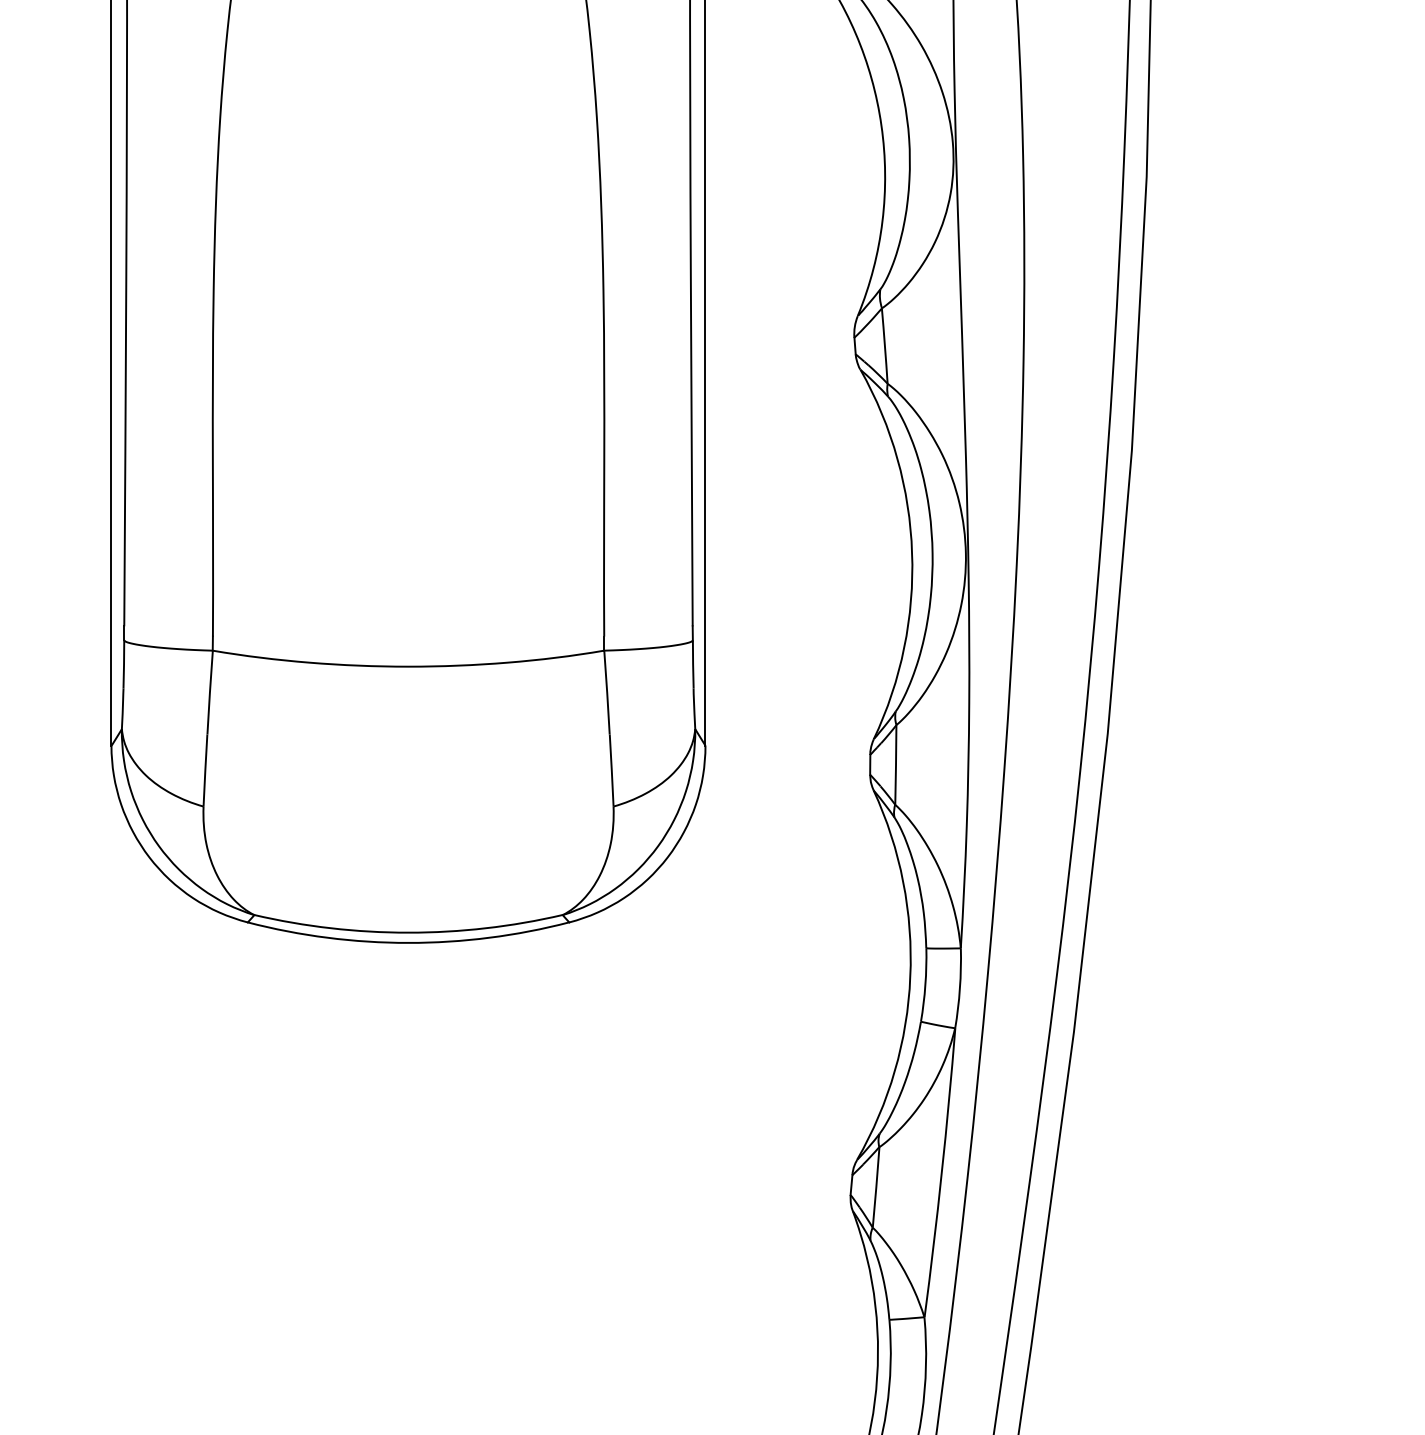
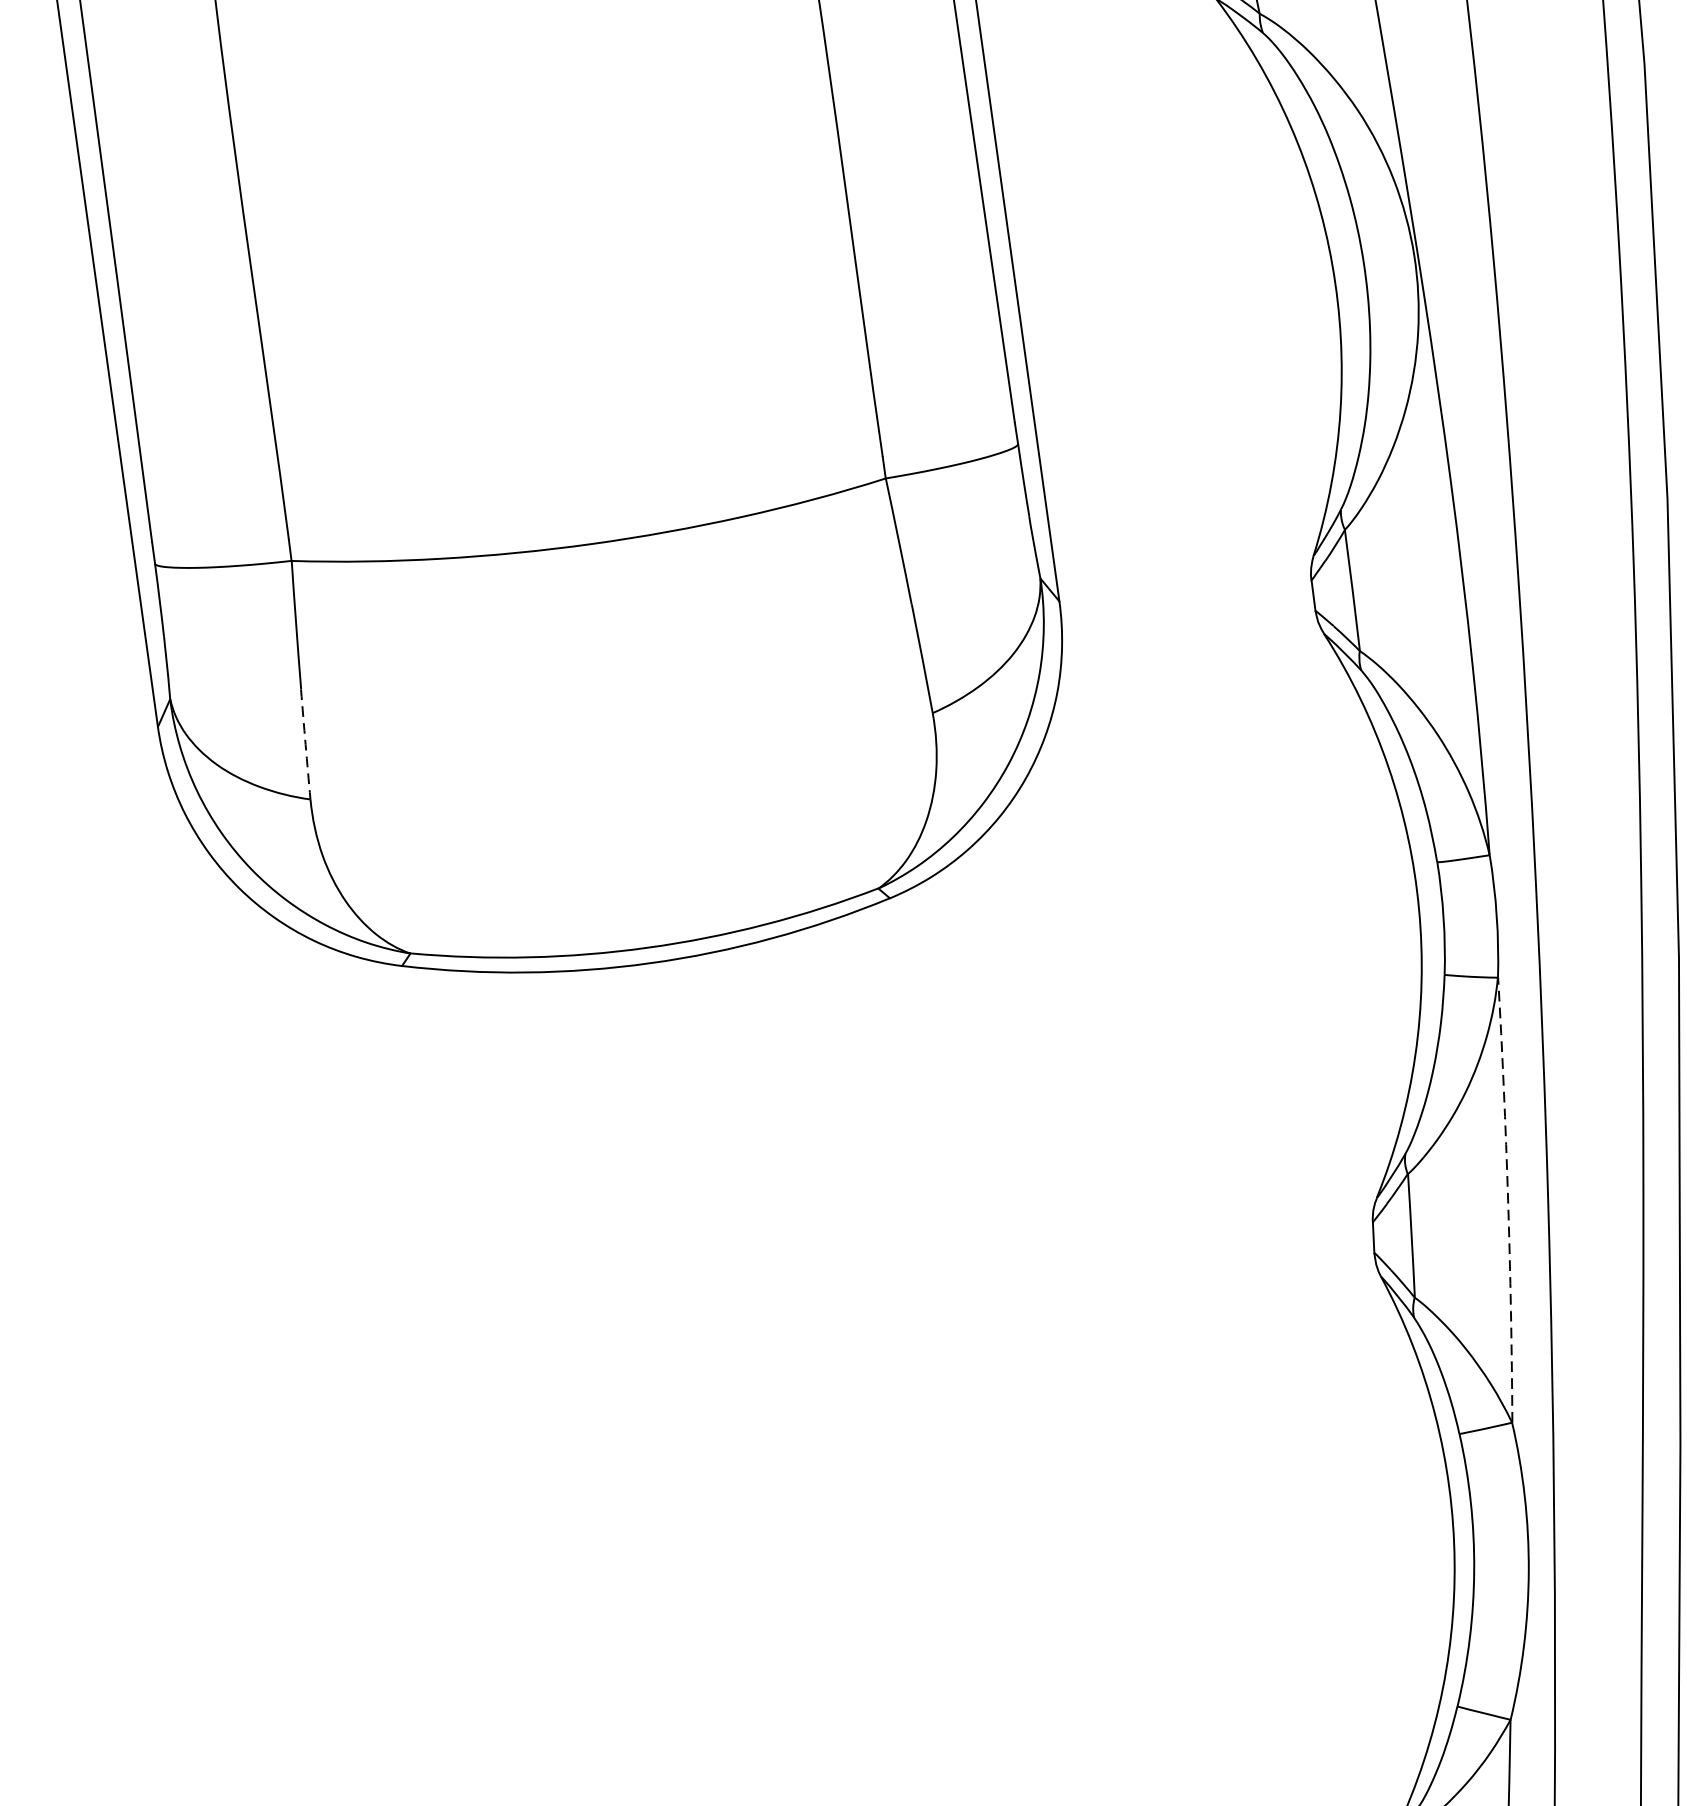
arc: (205, 770) -> (305, 744), solid -> dashed
arc: (941, 1172) -> (1507, 1199), solid -> dashed

